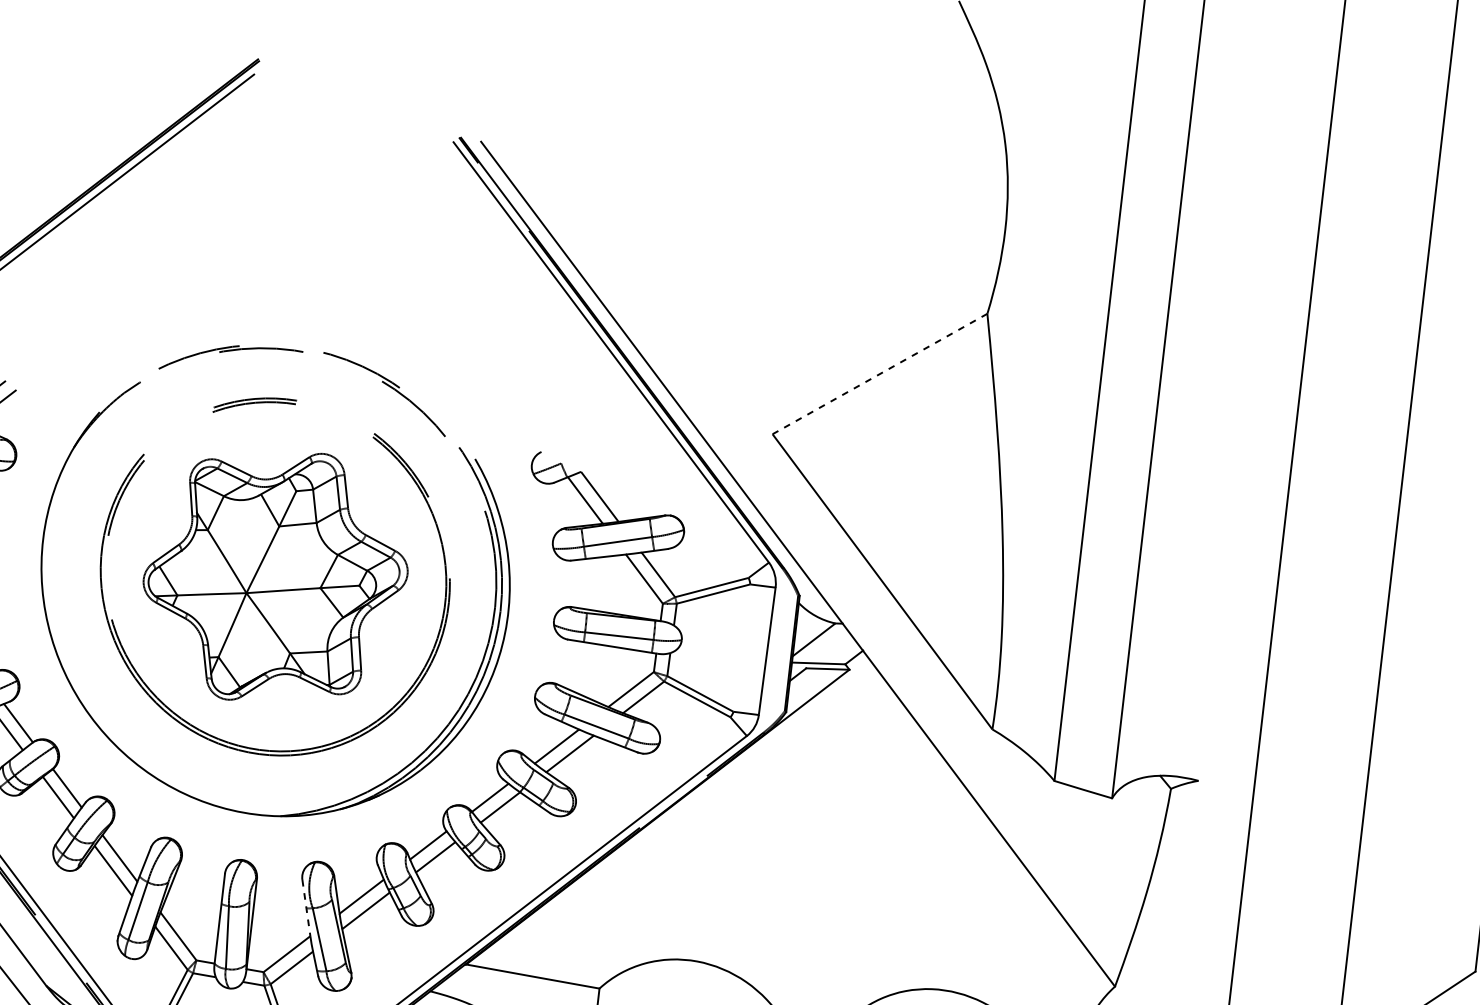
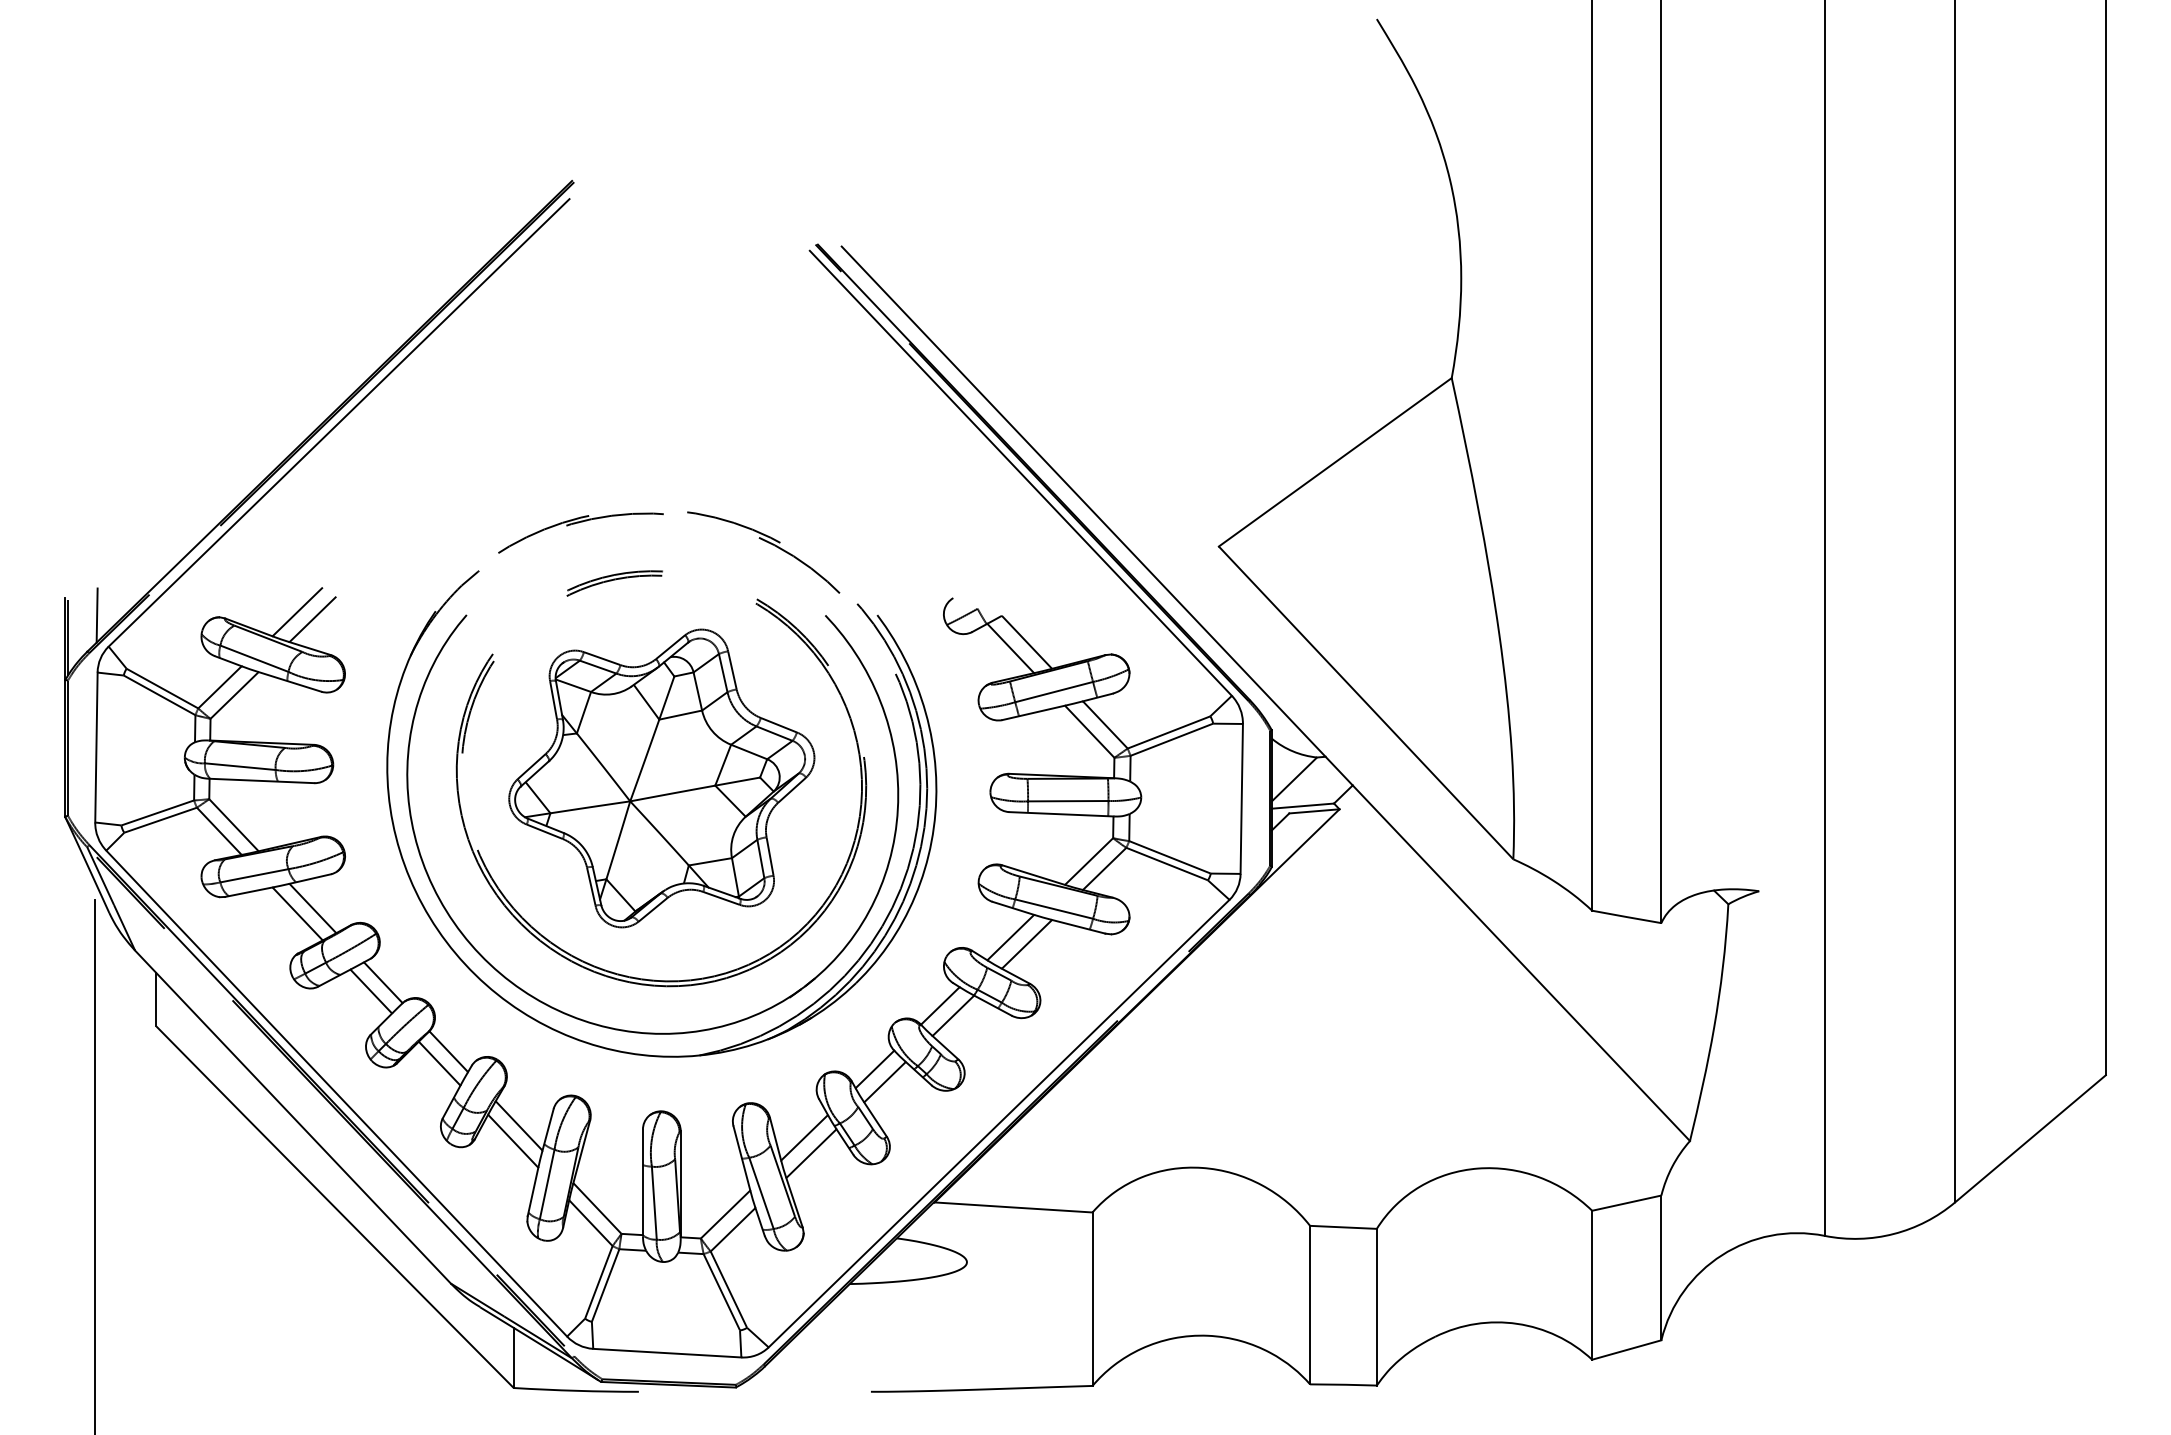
line: (880, 374) -> (1335, 462), dashed -> solid
part: (193, 777) -> (593, 1022), added
line: (306, 908) -> (742, 1158), dashed -> solid

